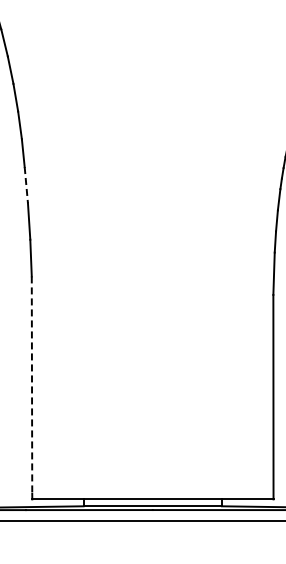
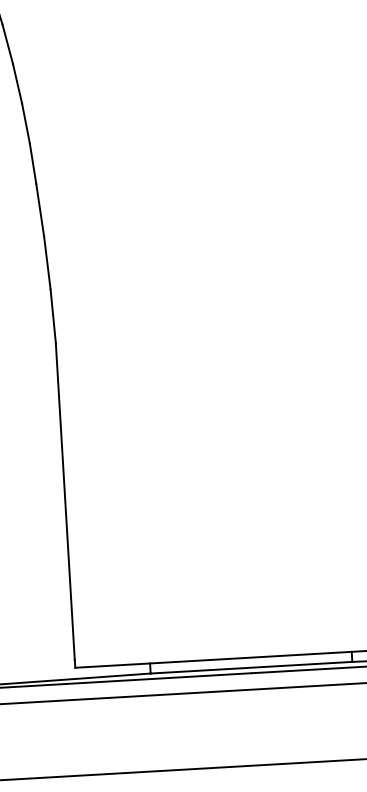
line: (26, 185) -> (40, 210), dashed -> solid
line: (32, 385) -> (66, 501), dashed -> solid

